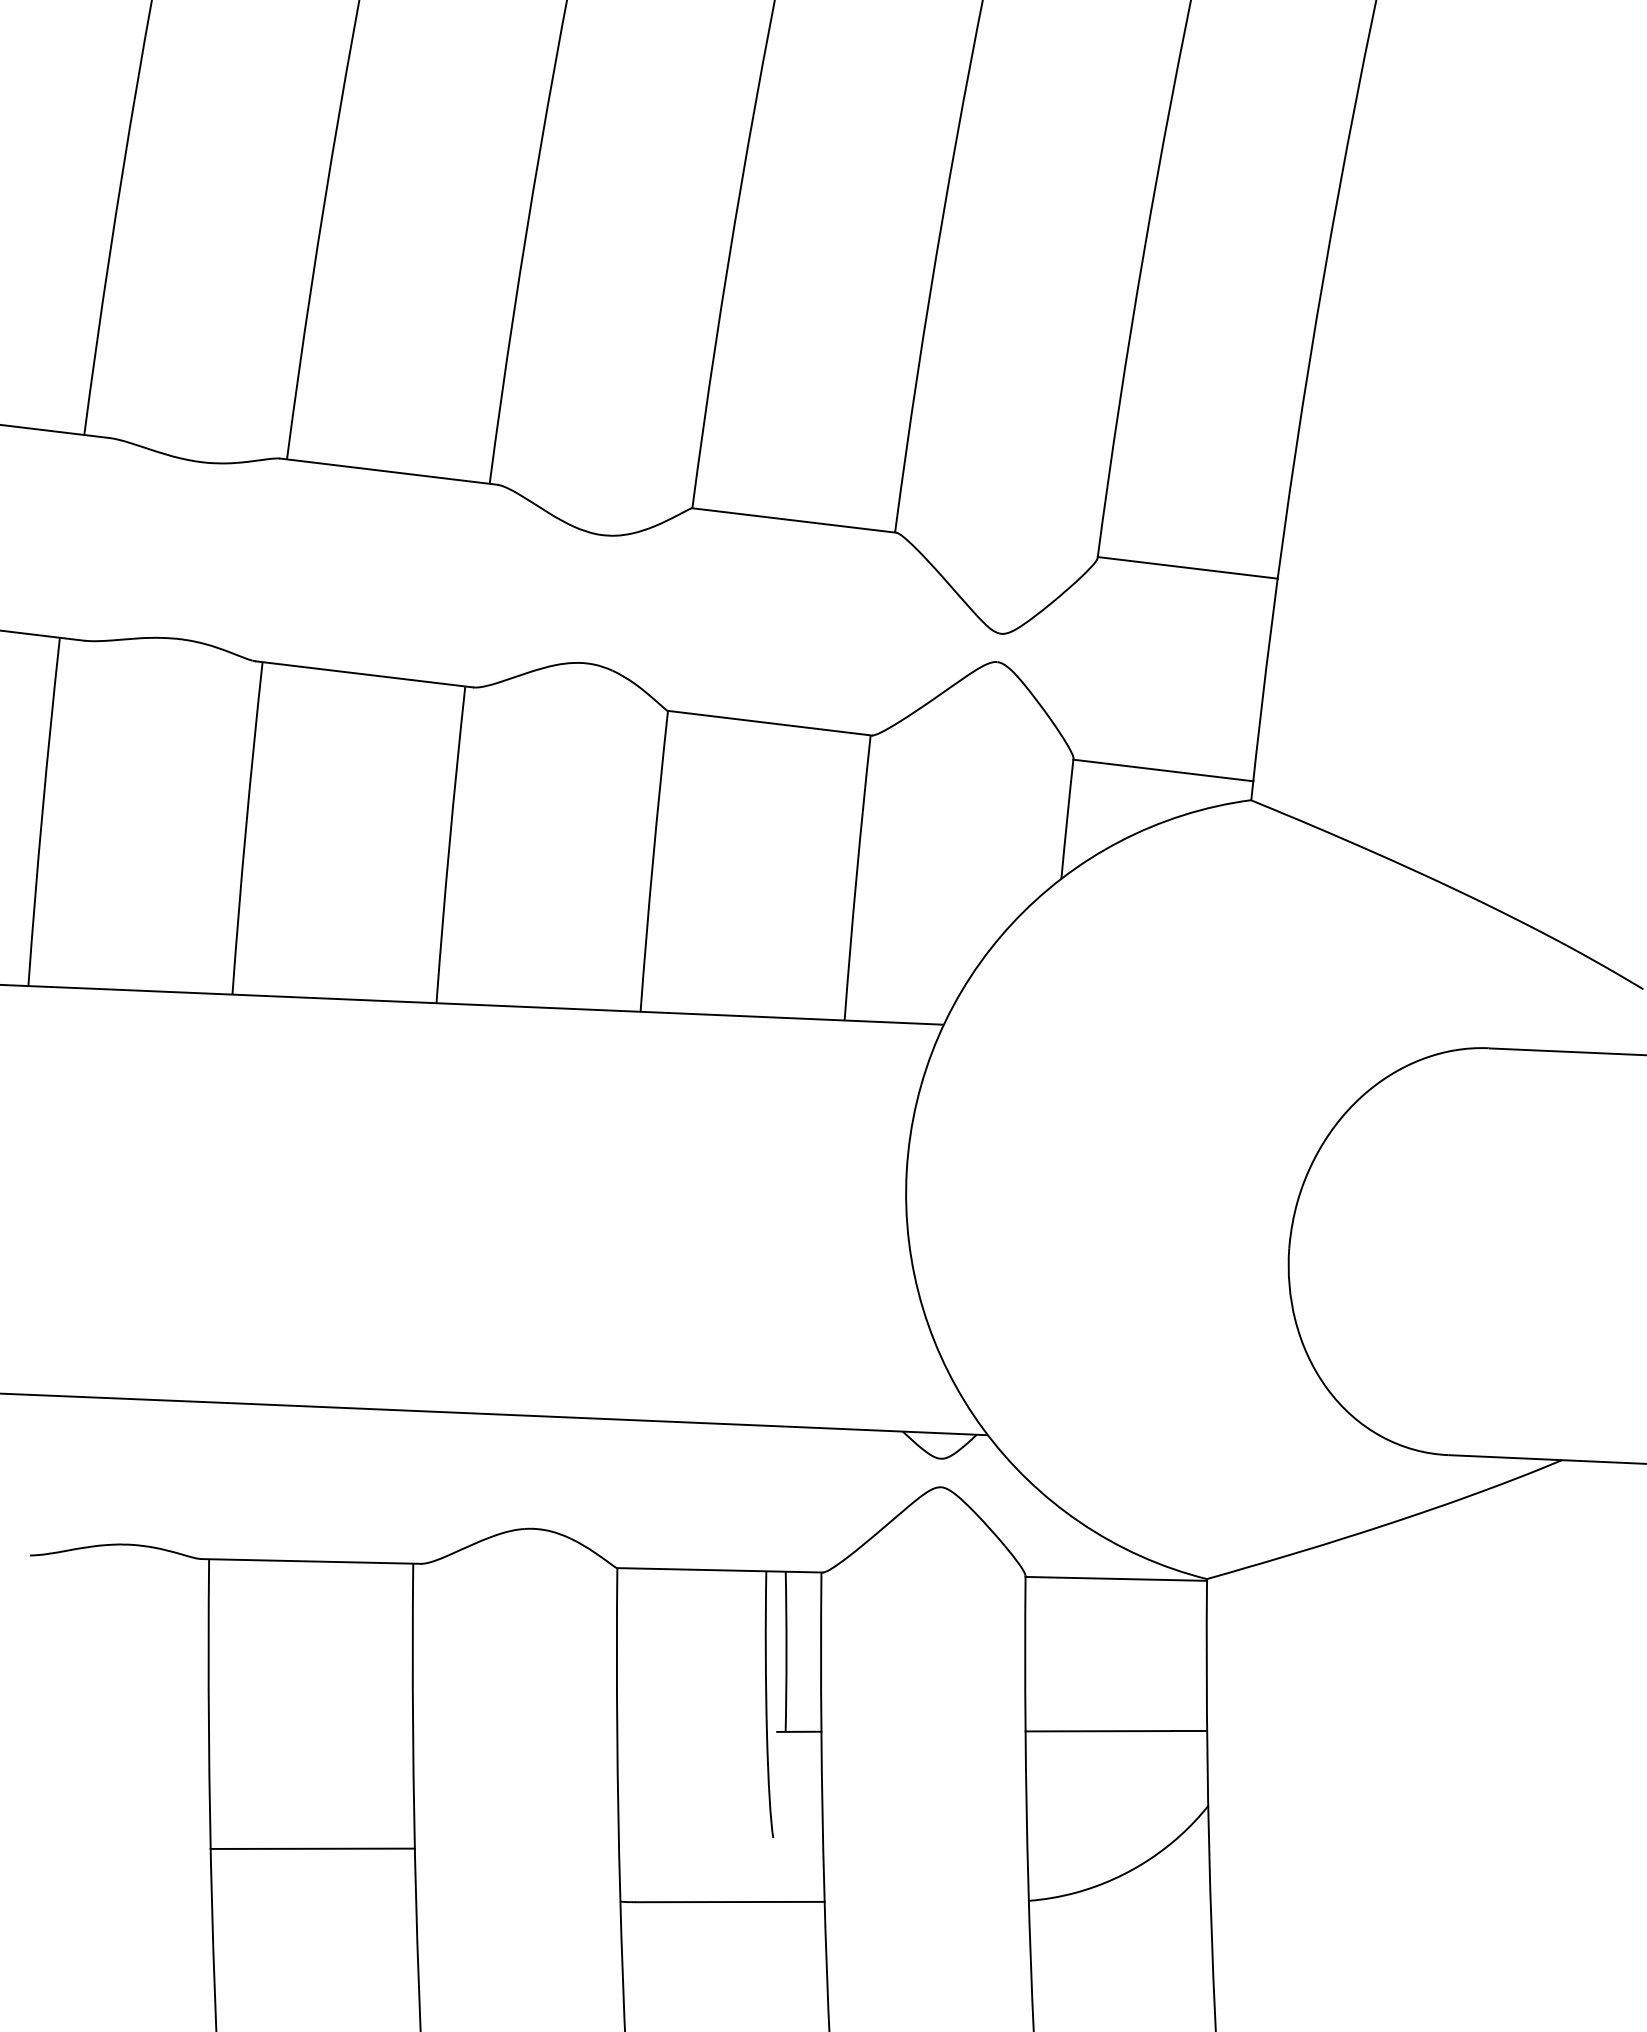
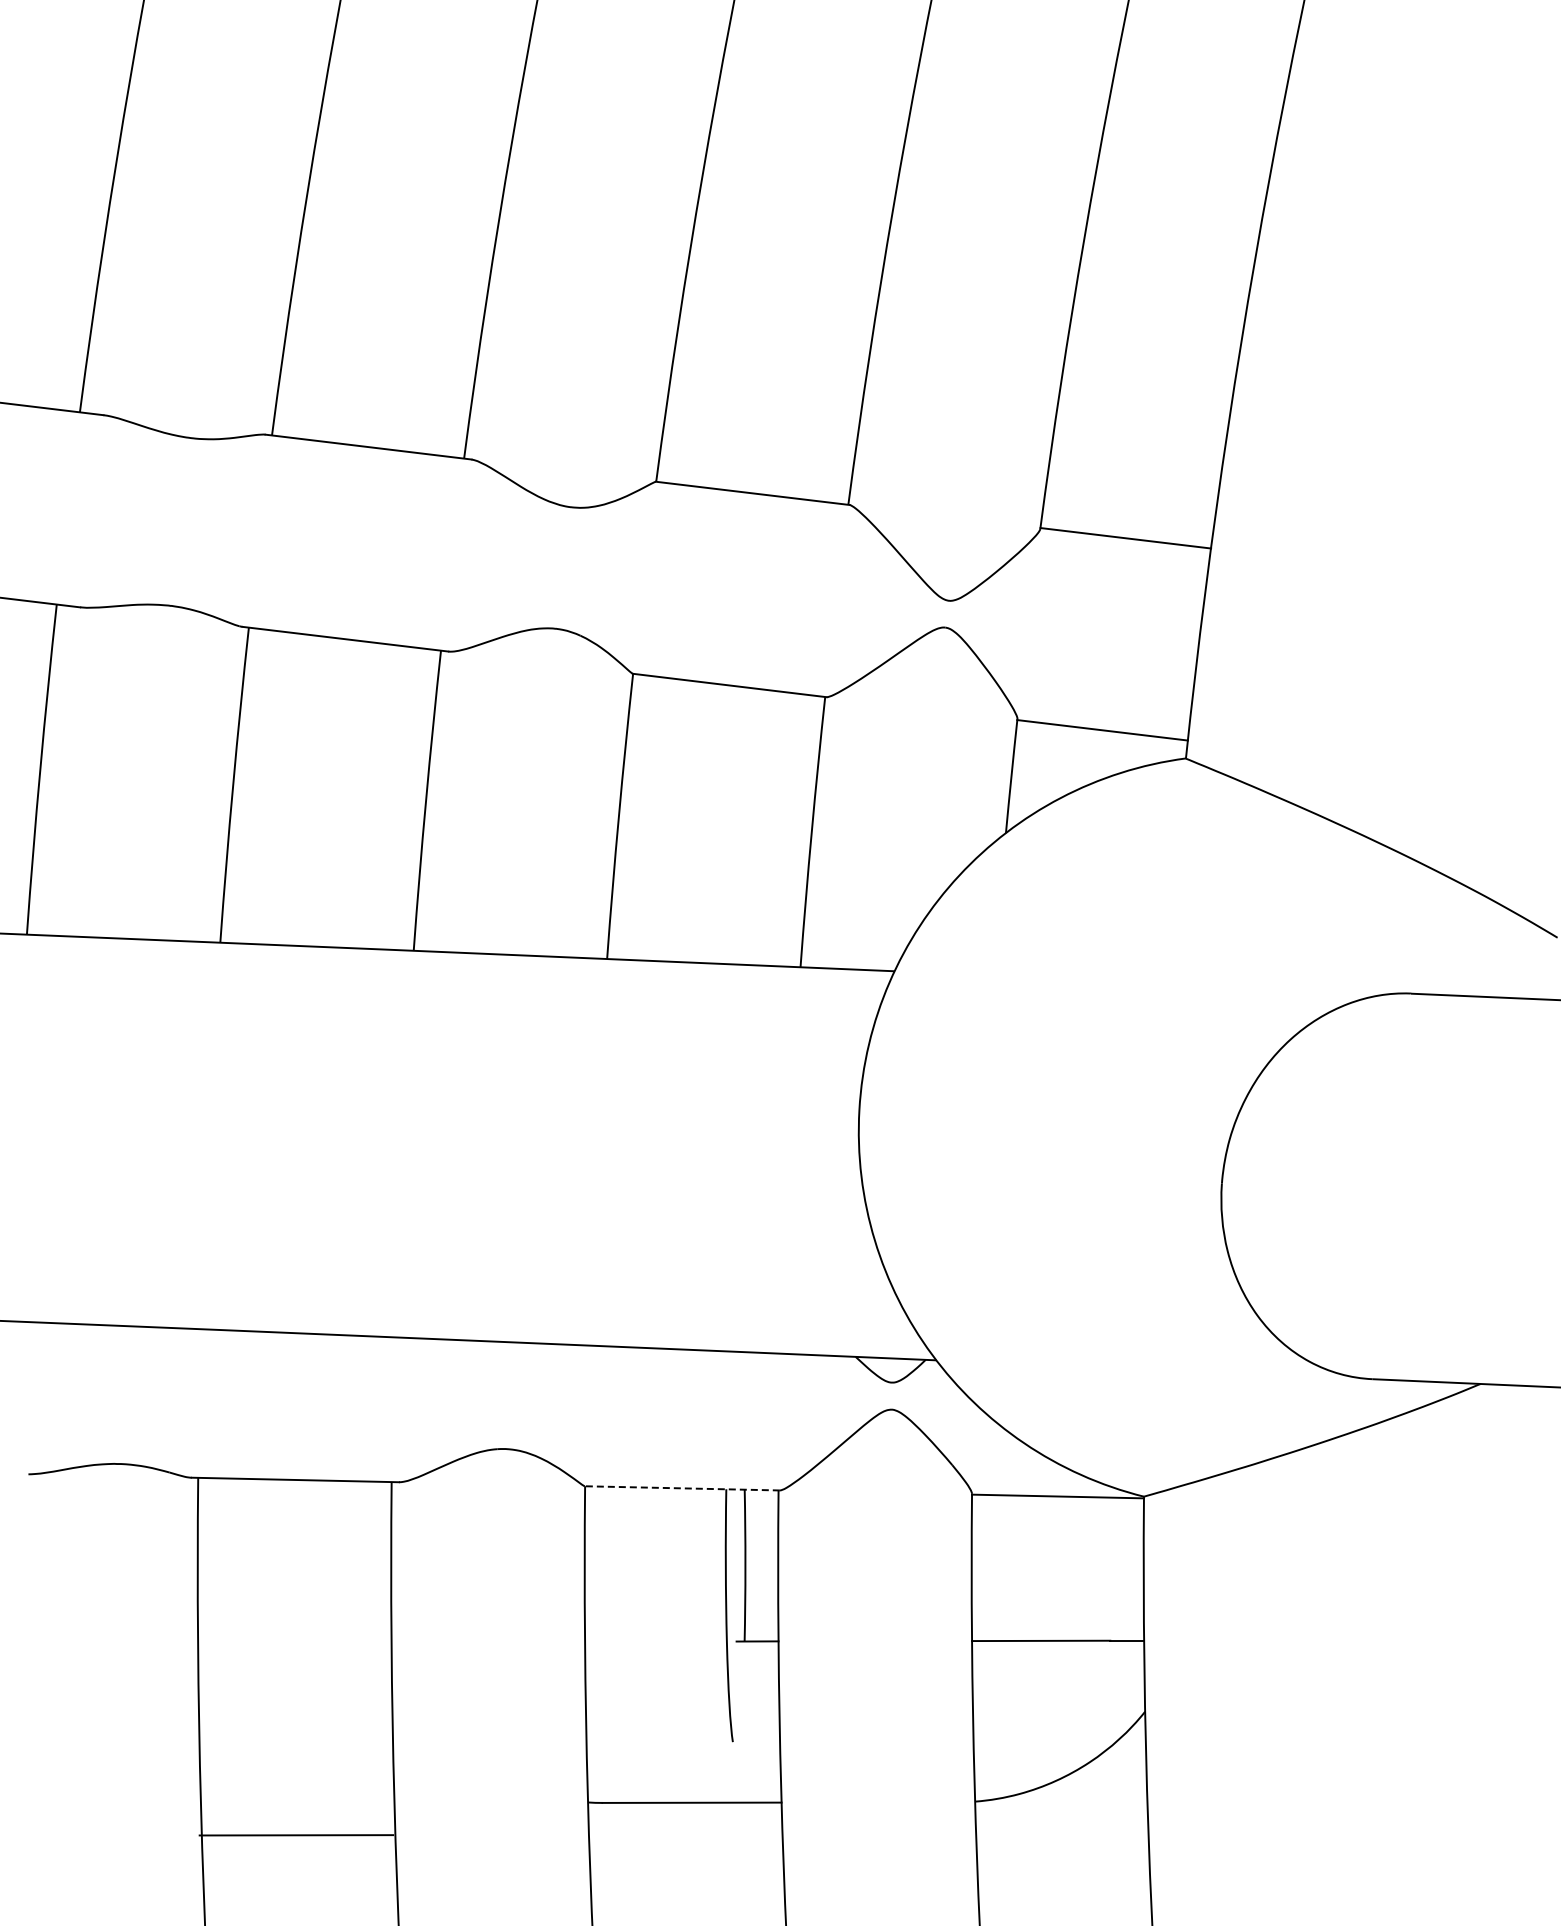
line: (719, 1570) -> (681, 1488), solid -> dashed
line: (312, 1849) -> (296, 1835), moved

